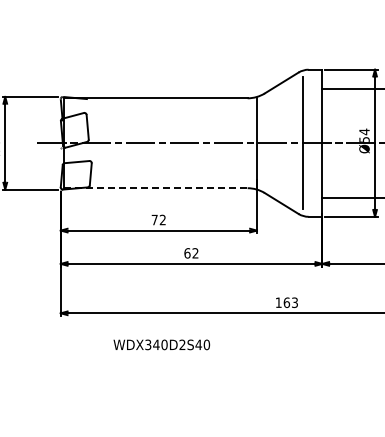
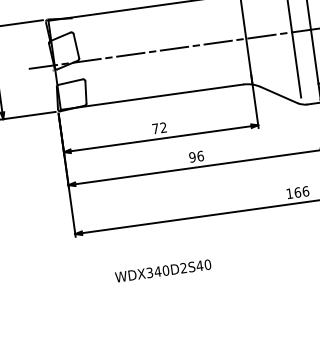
line: (156, 188) -> (152, 97), dashed -> solid
text: (191, 253) -> (196, 156), 62 -> 96
text: (294, 302) -> (305, 191), 163 -> 166
text: (161, 344) -> (162, 270), moved

